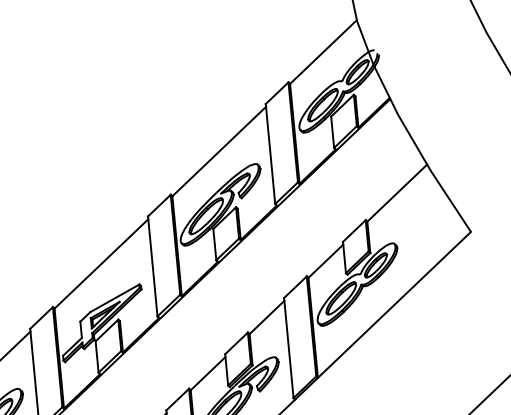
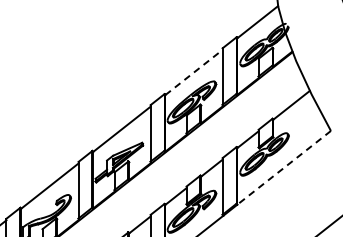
line: (220, 151) -> (194, 72), solid -> dashed
line: (395, 304) -> (284, 167), solid -> dashed

